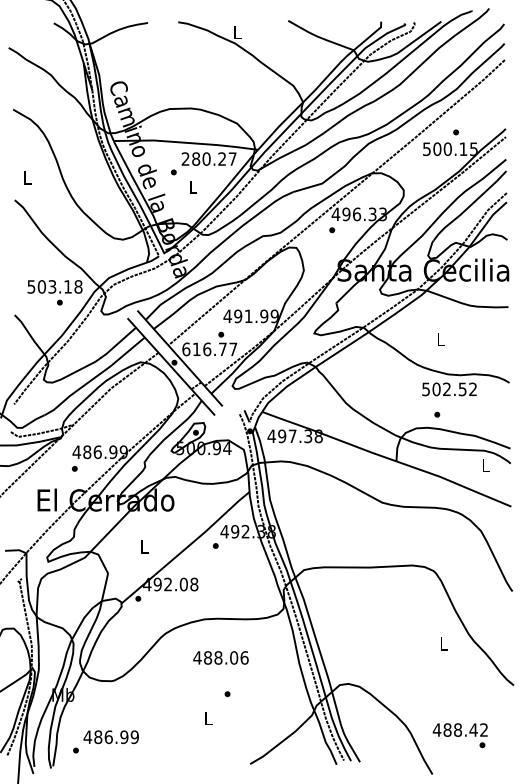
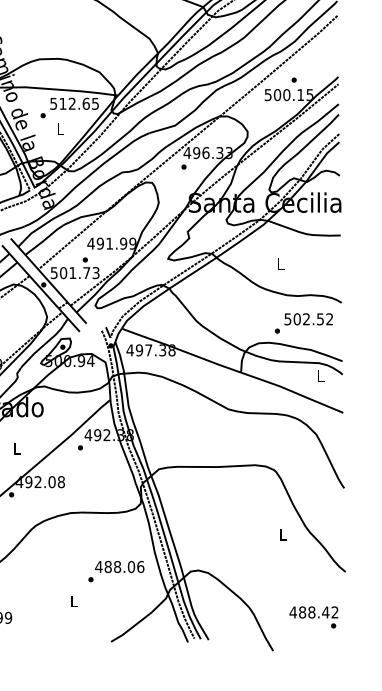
text: (208, 158) -> (73, 103), 280.27 -> 512.65
text: (209, 349) -> (74, 273), 616.77 -> 501.73
text: (449, 389) -> (308, 319), moved
text: (220, 657) -> (119, 566), moved
text: (459, 735) -> (313, 617), moved

